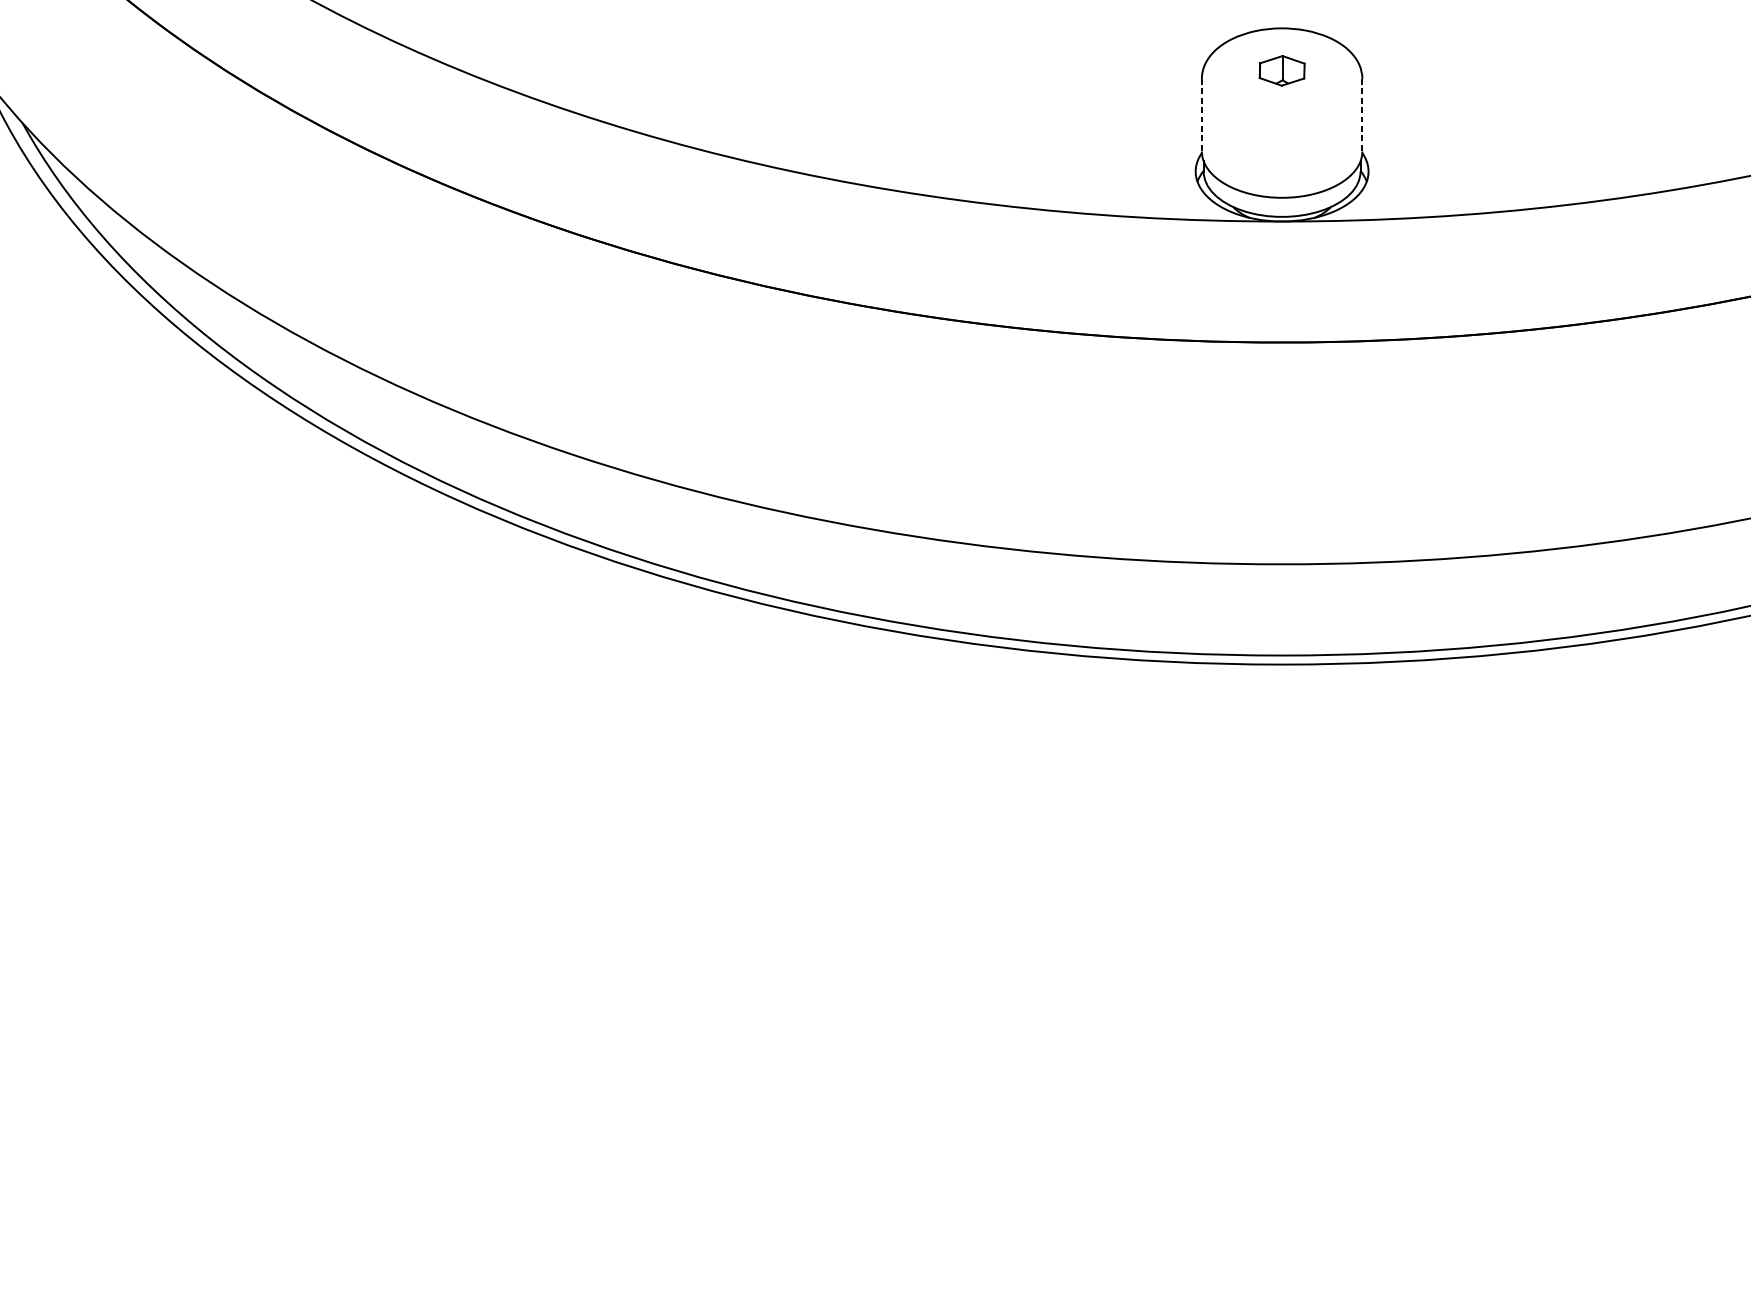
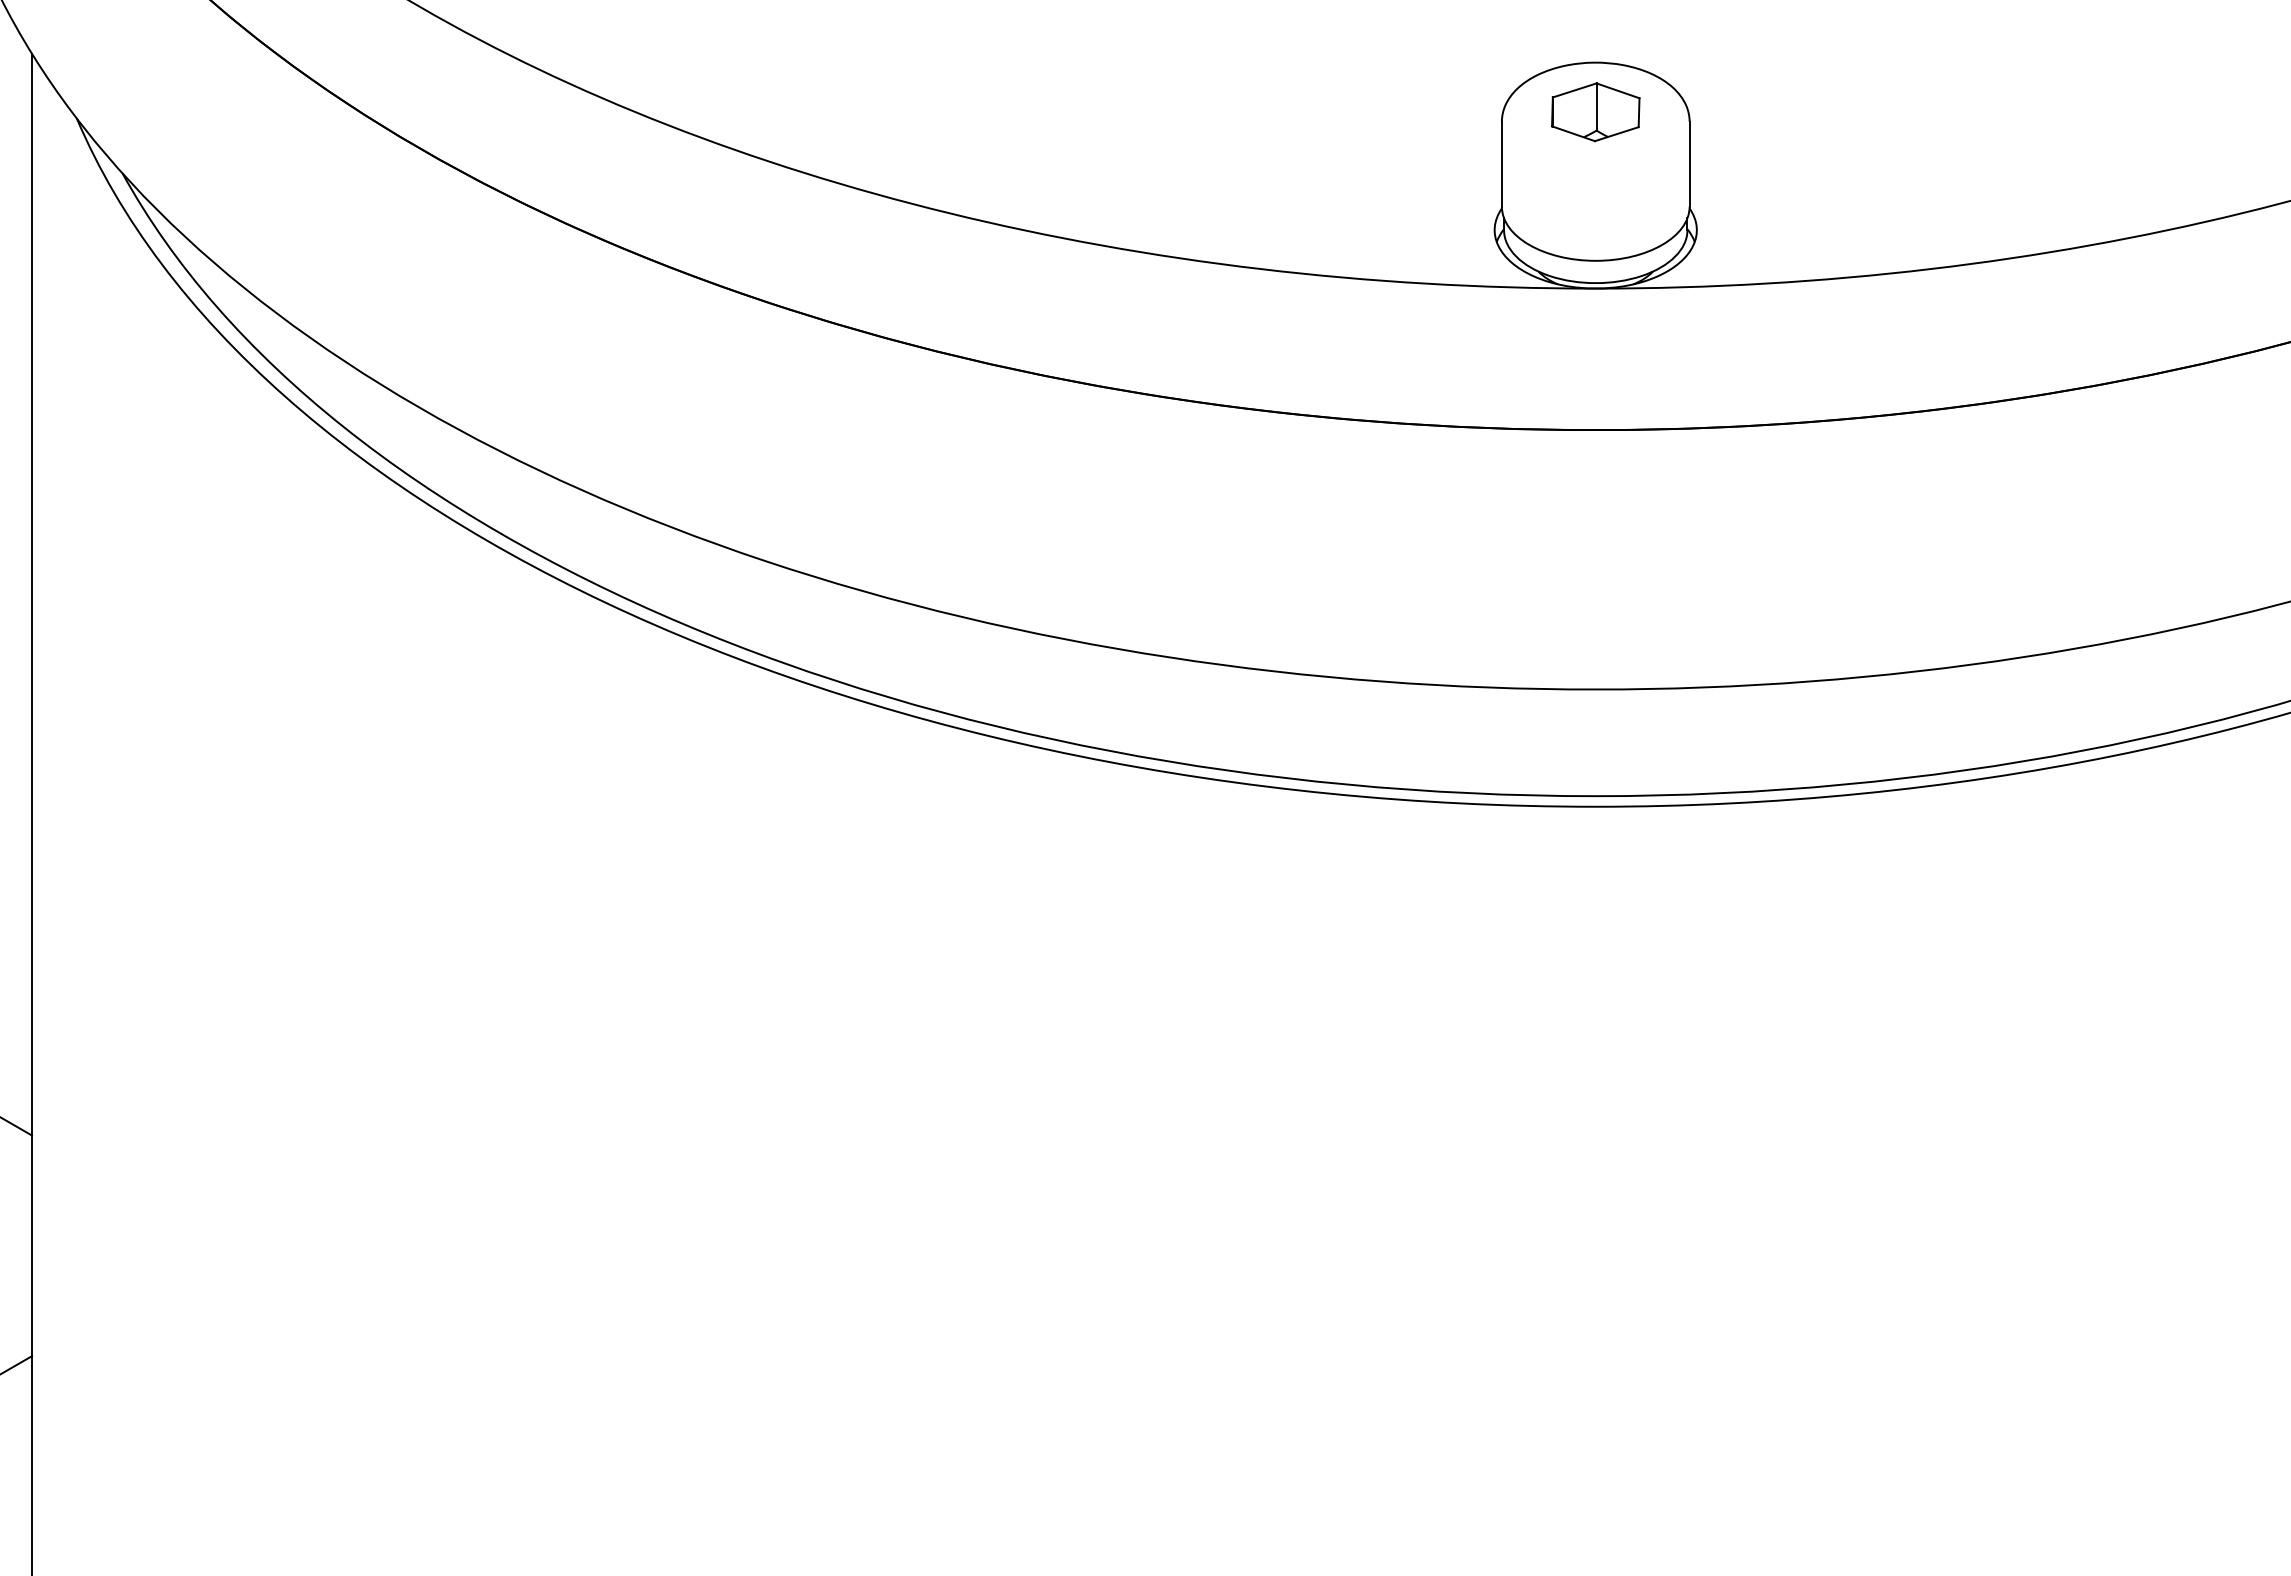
part: (1281, 70) -> (1595, 112), size x1.67
line: (1201, 115) -> (1501, 164), dashed -> solid
line: (1362, 115) -> (1689, 164), dashed -> solid

